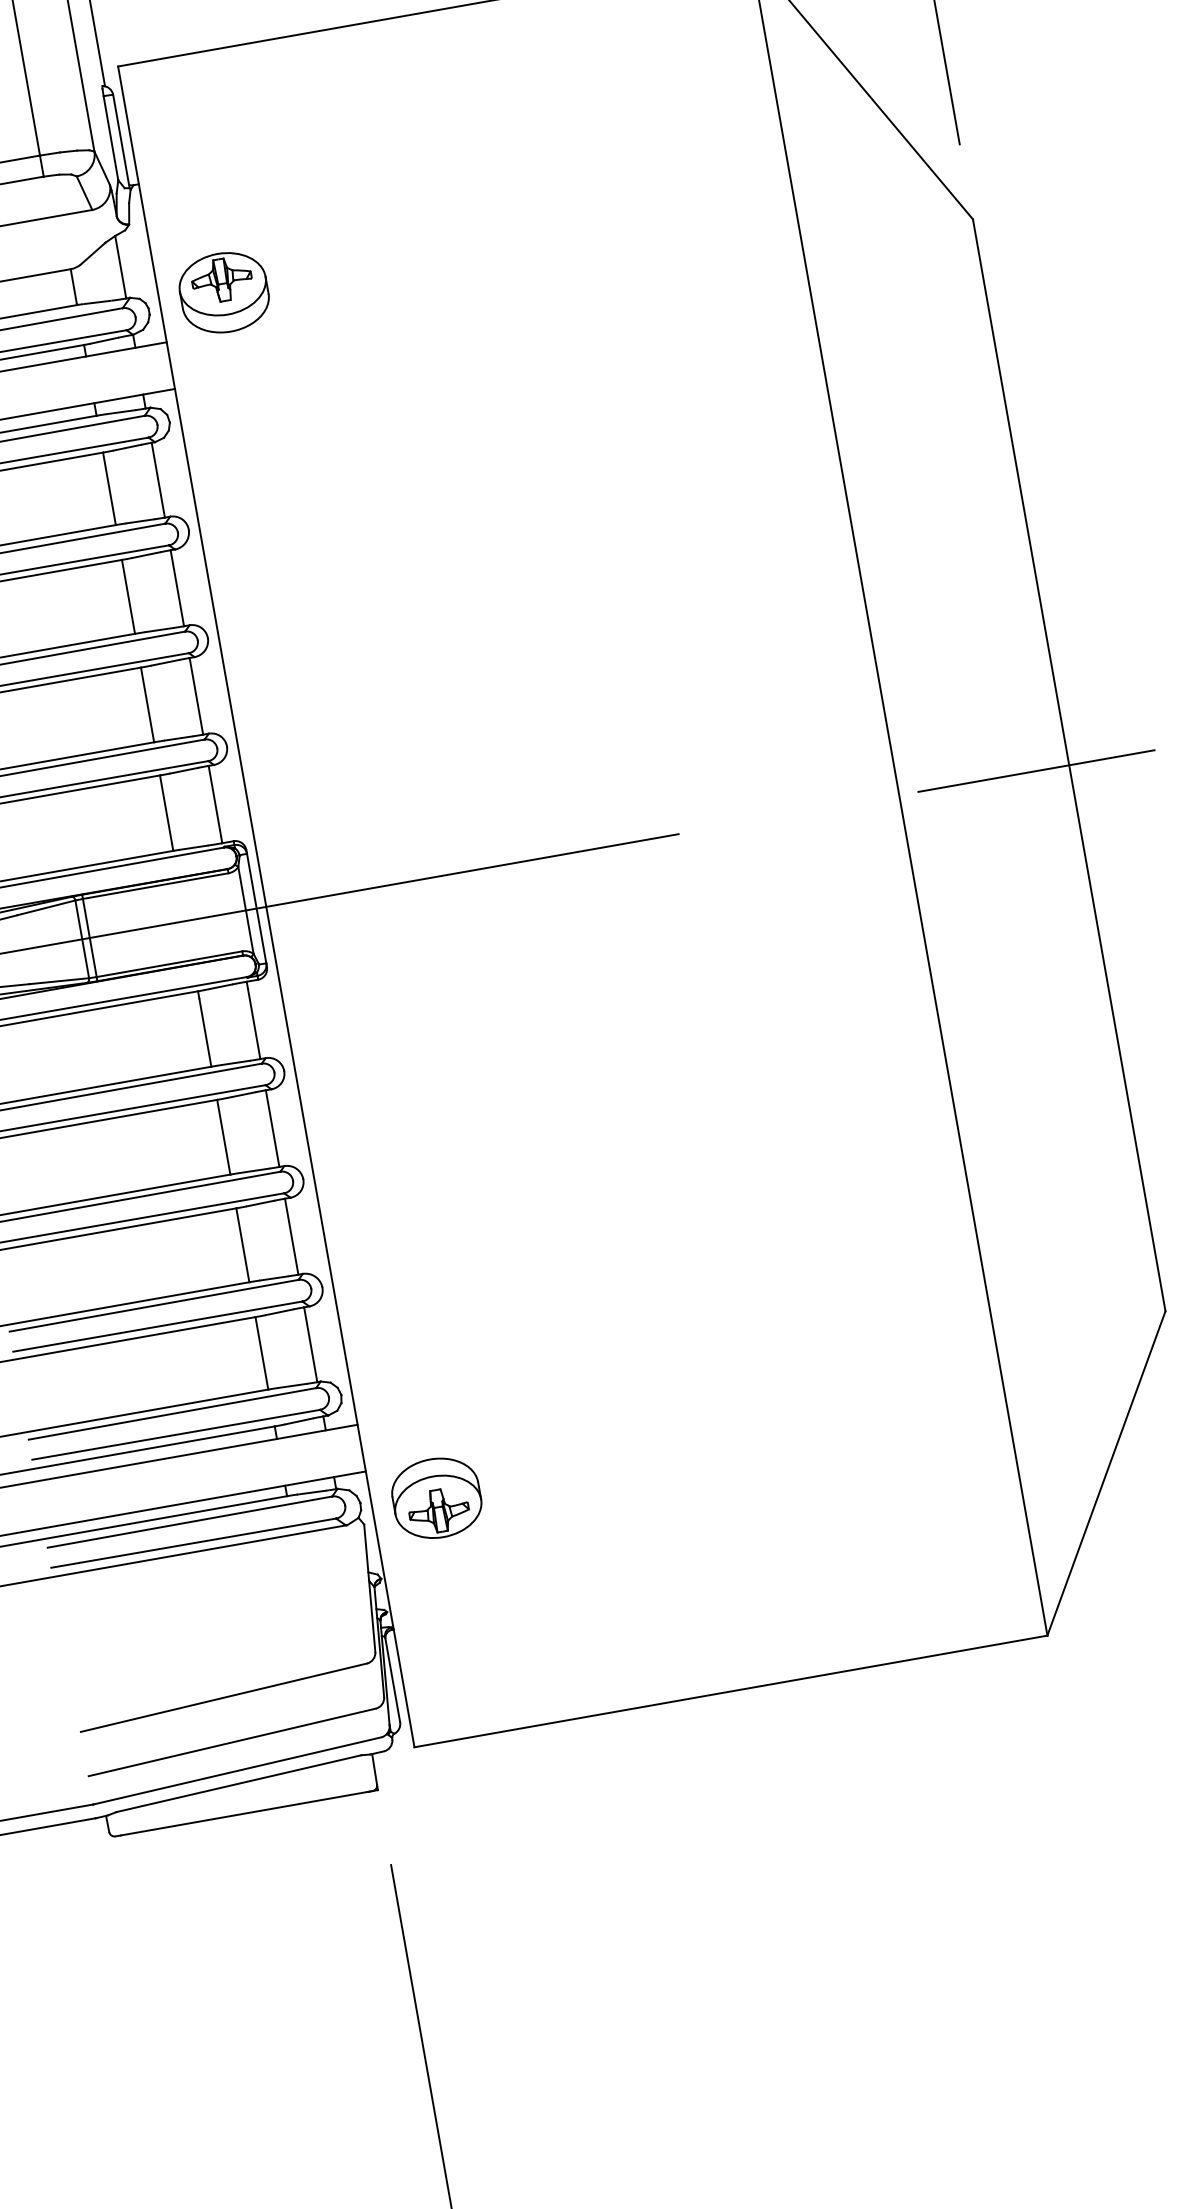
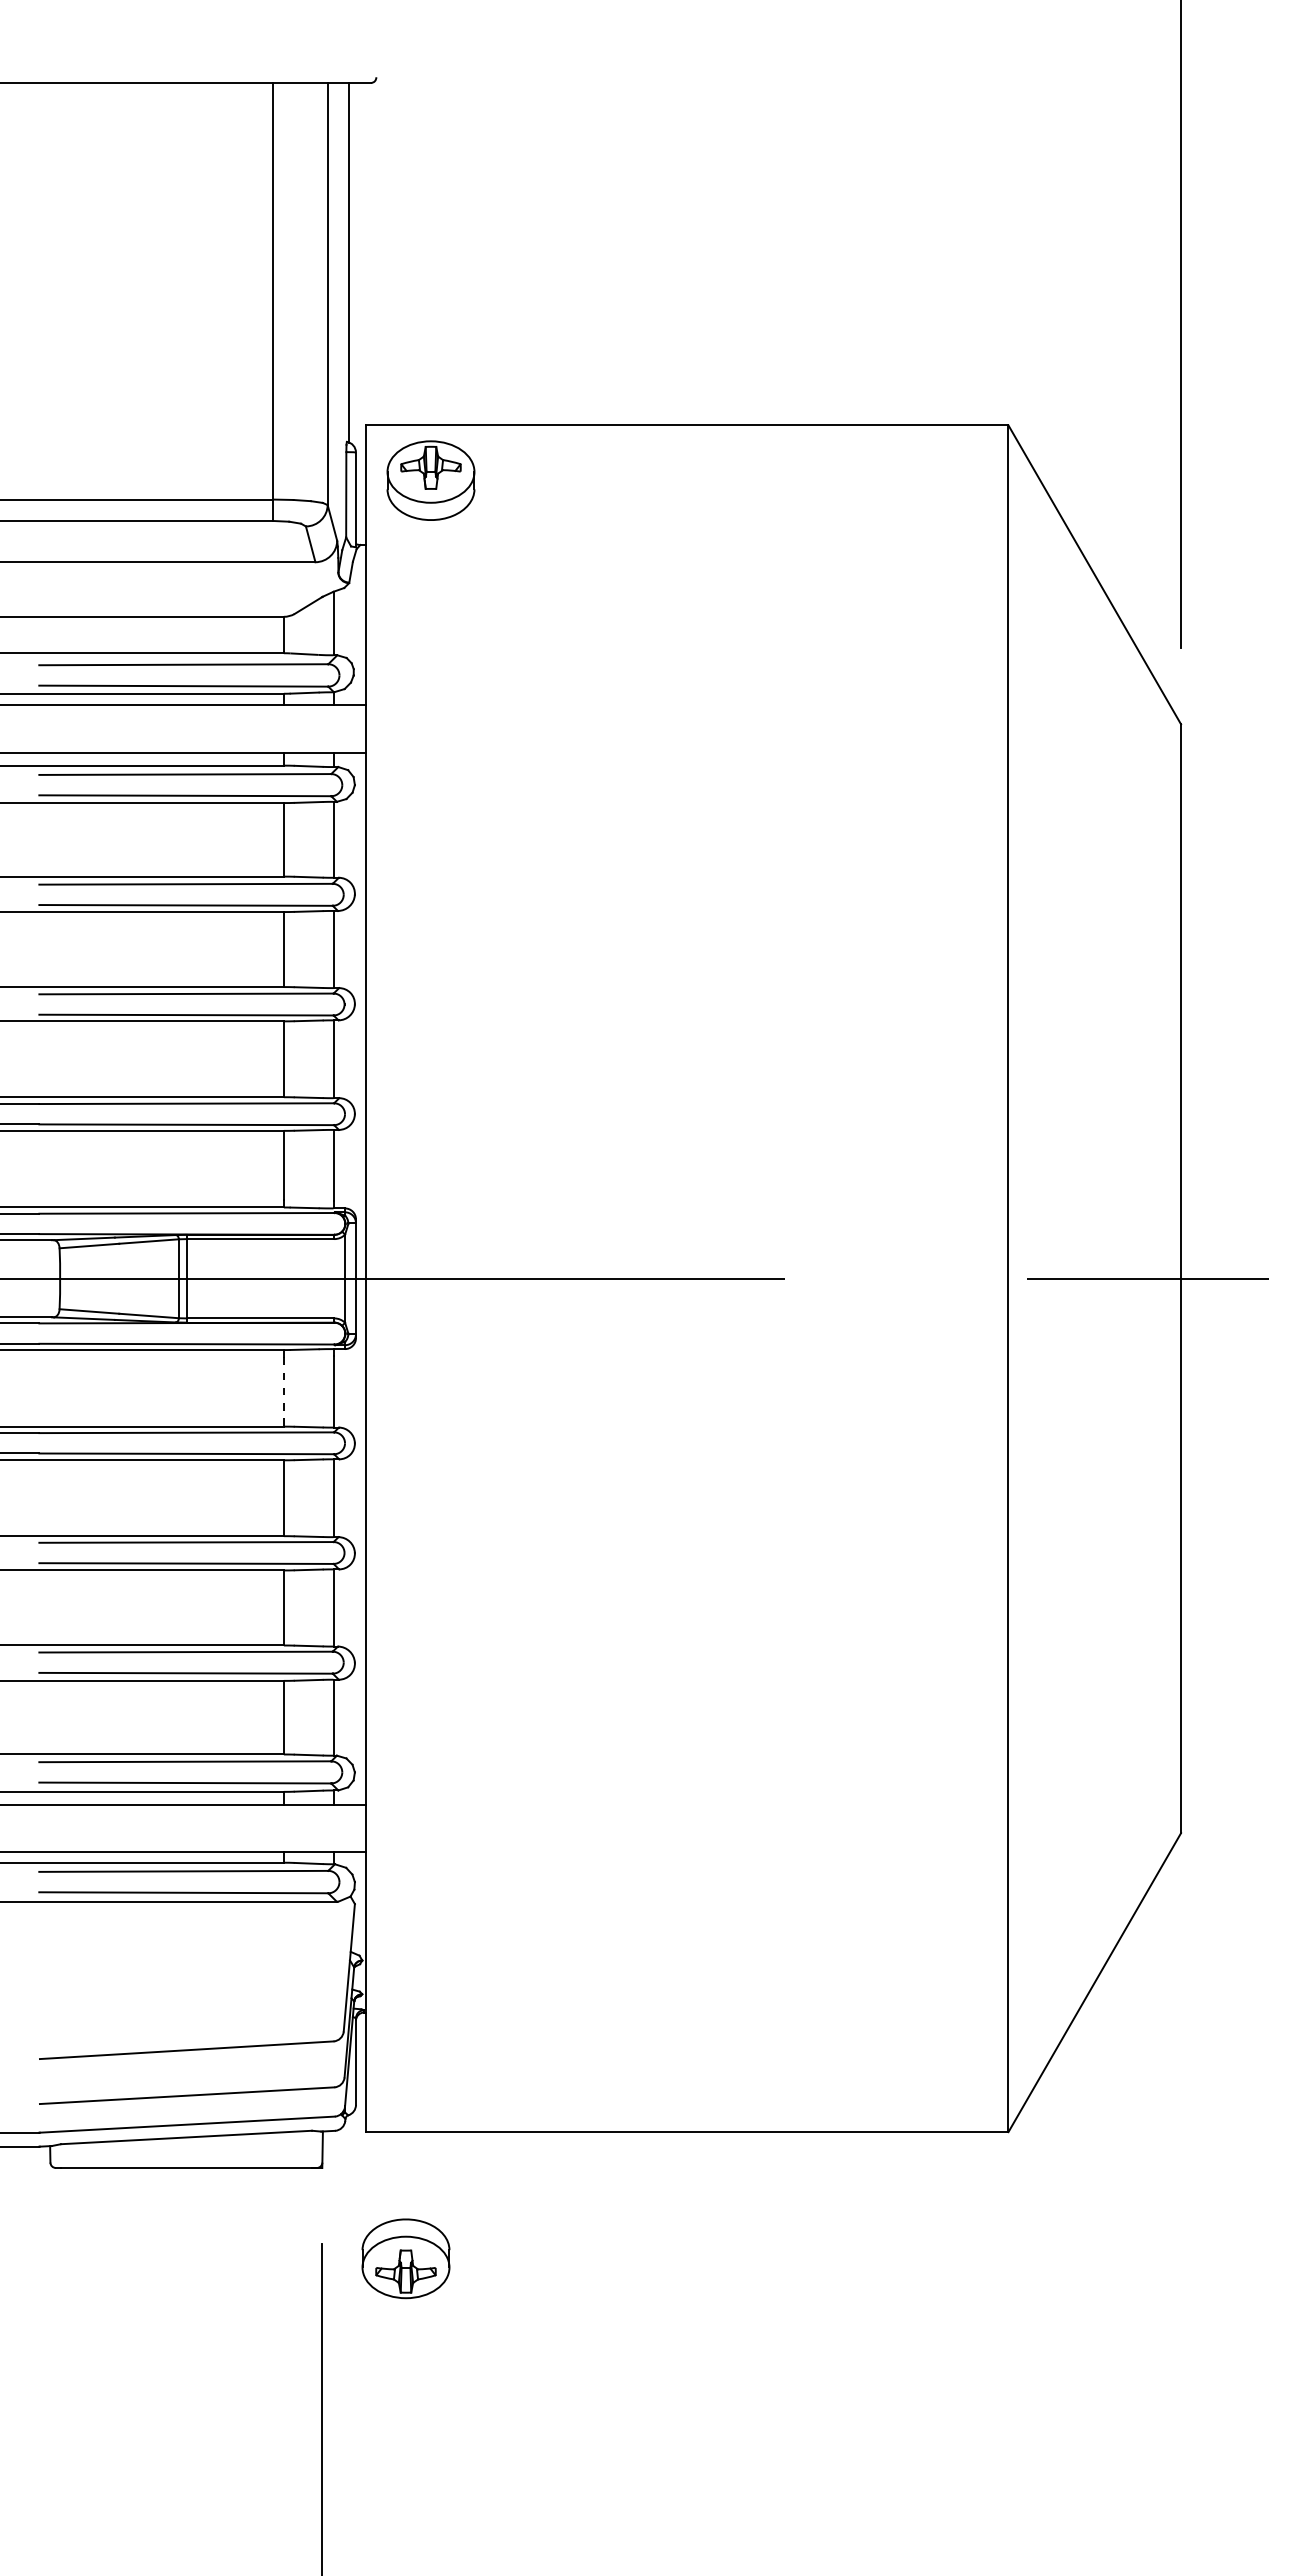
part: (223, 292) -> (430, 480), moved
line: (204, 1032) -> (283, 1391), solid -> dashed
part: (436, 1498) -> (405, 2258), moved

